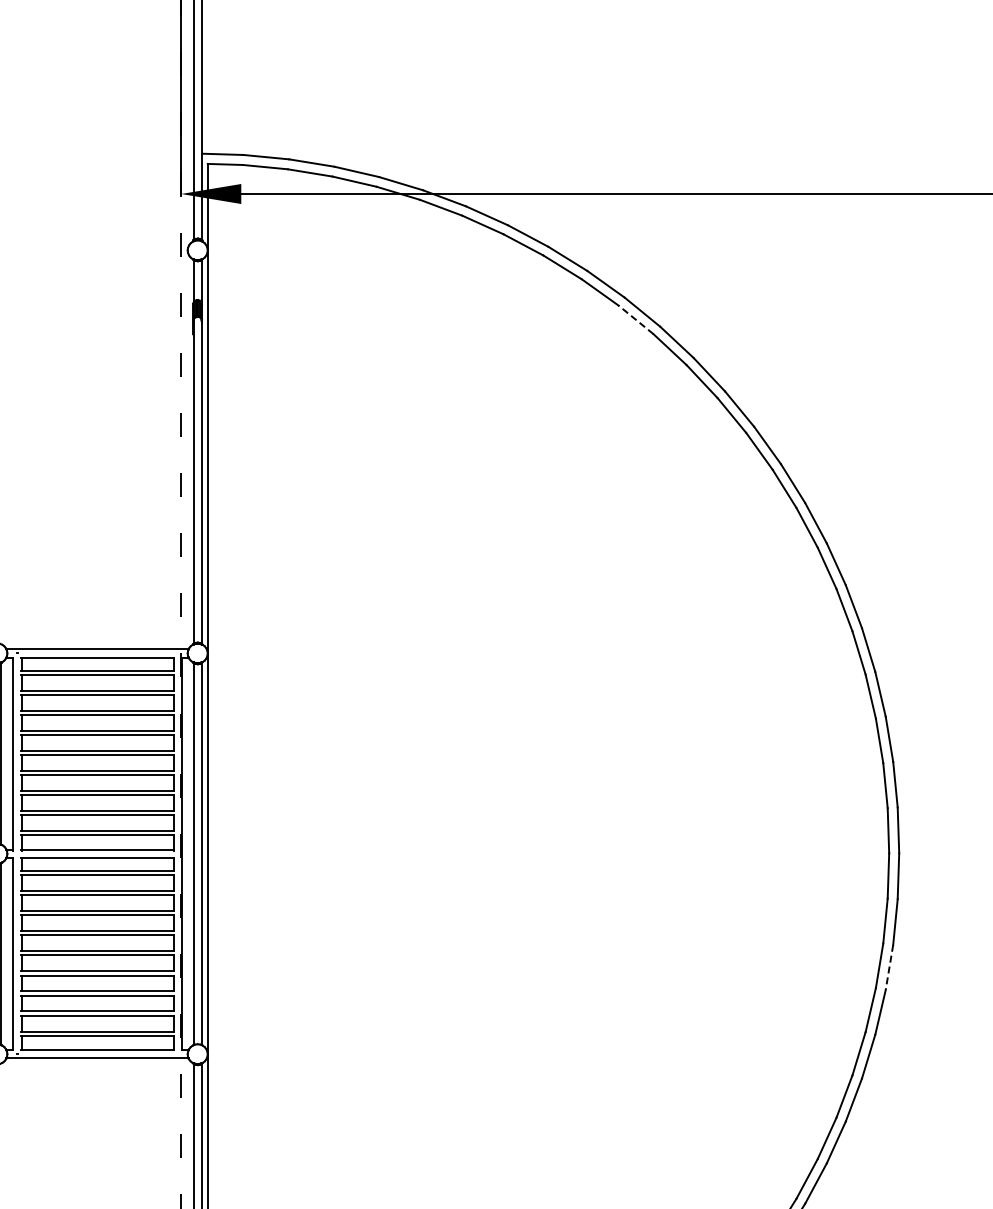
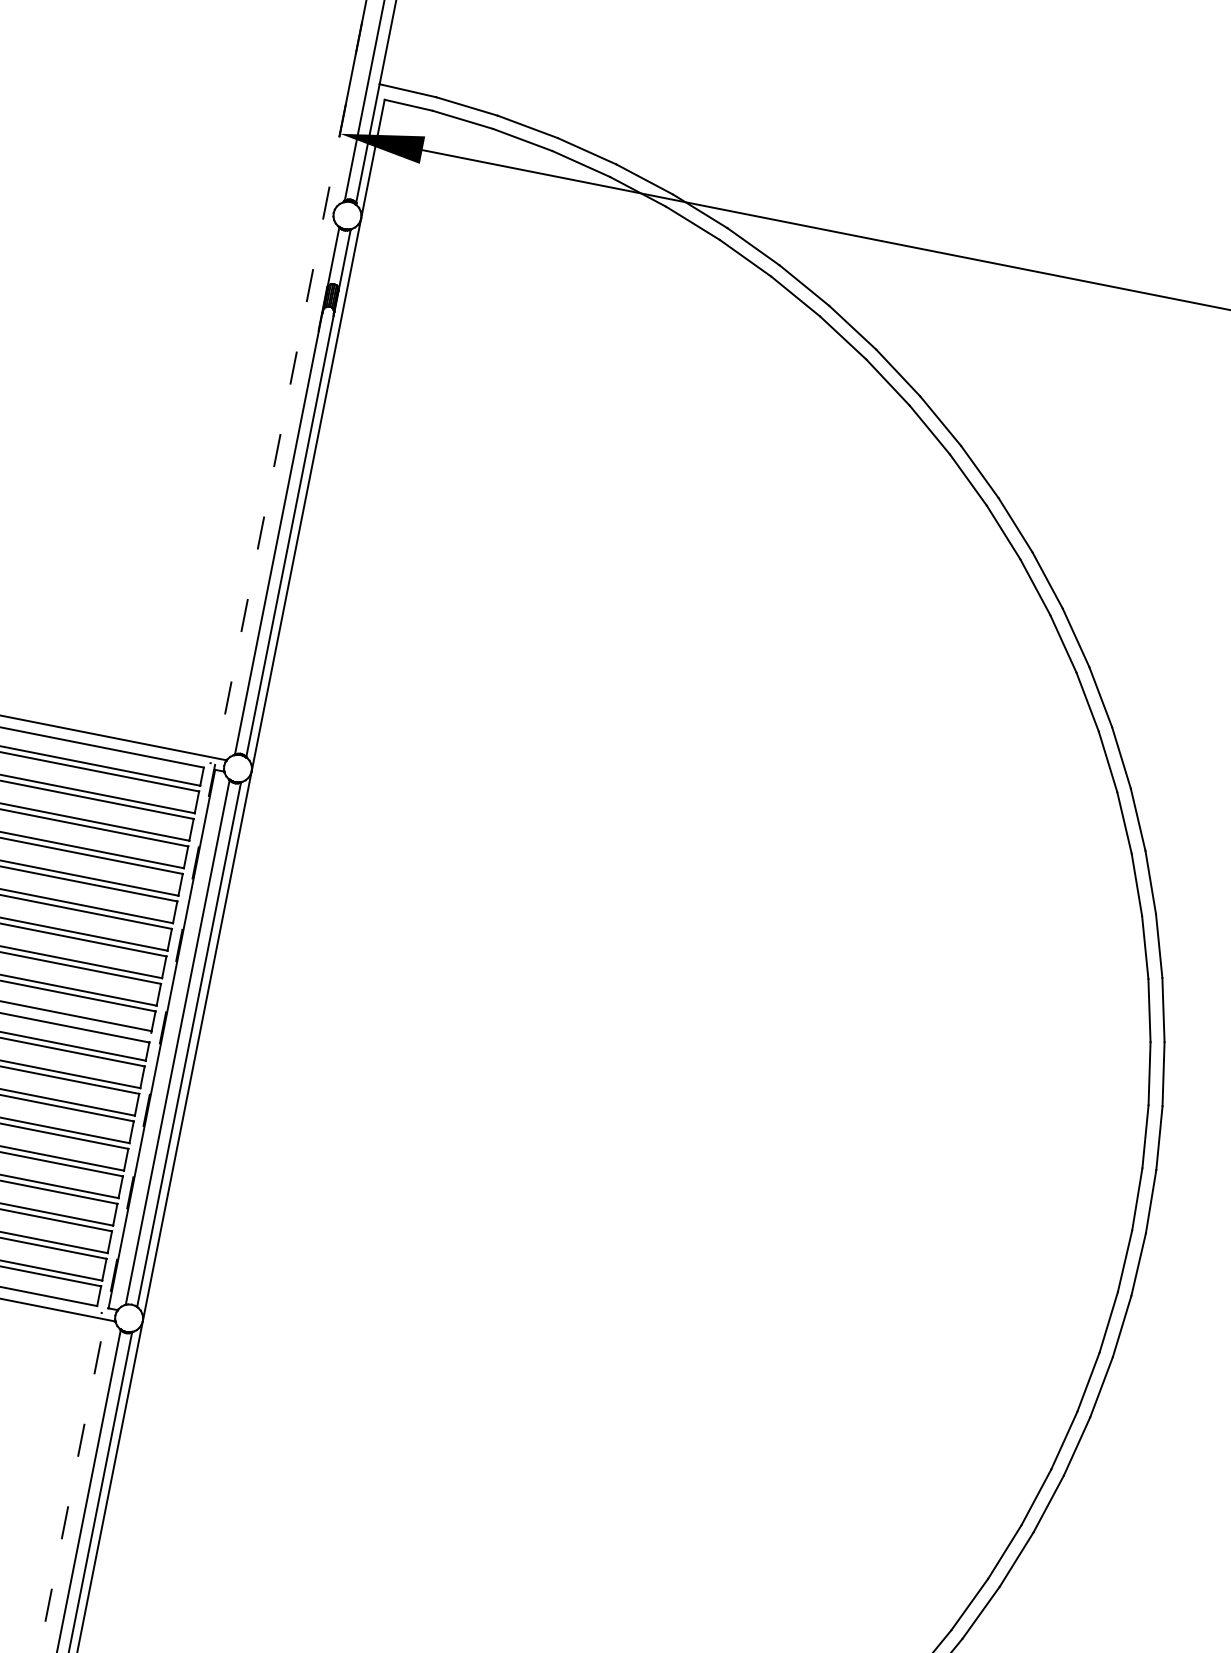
line: (636, 319) -> (930, 429), dashed -> solid
line: (889, 967) -> (1101, 1387), dashed -> solid

